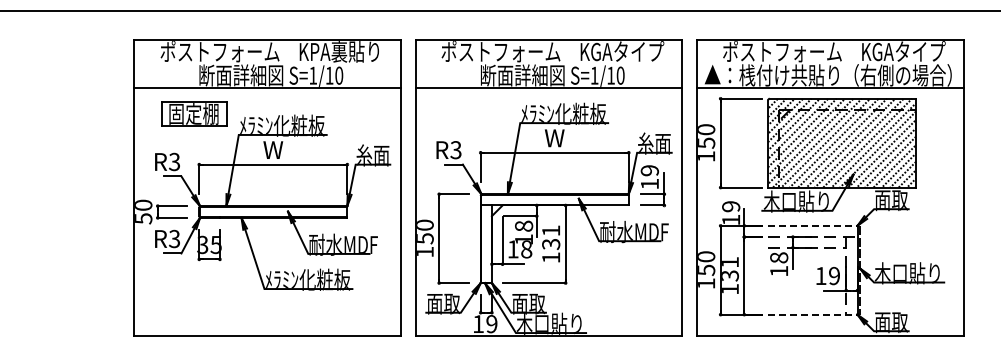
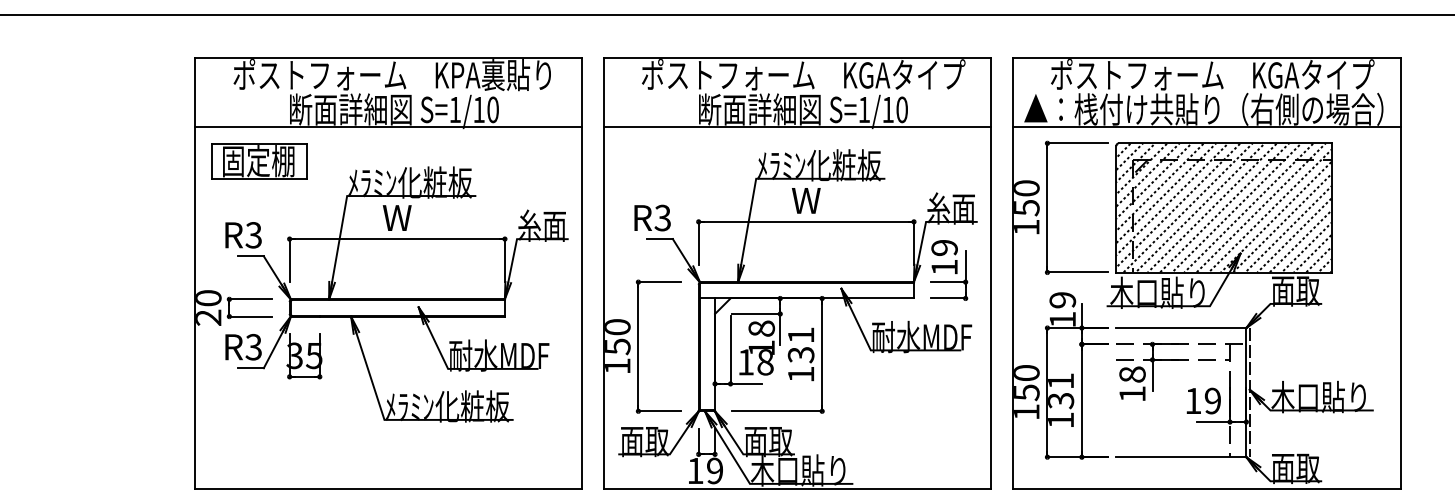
part: (194, 113) -> (259, 160), moved
text: (143, 218) -> (208, 317), 50 -> 20
line: (812, 225) -> (1180, 327), dashed -> solid
line: (812, 314) -> (1180, 456), dashed -> solid

